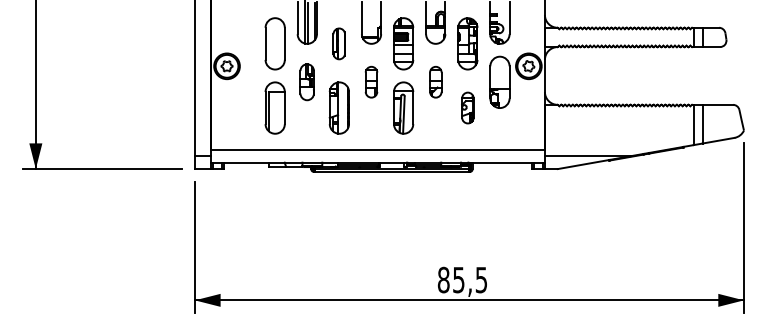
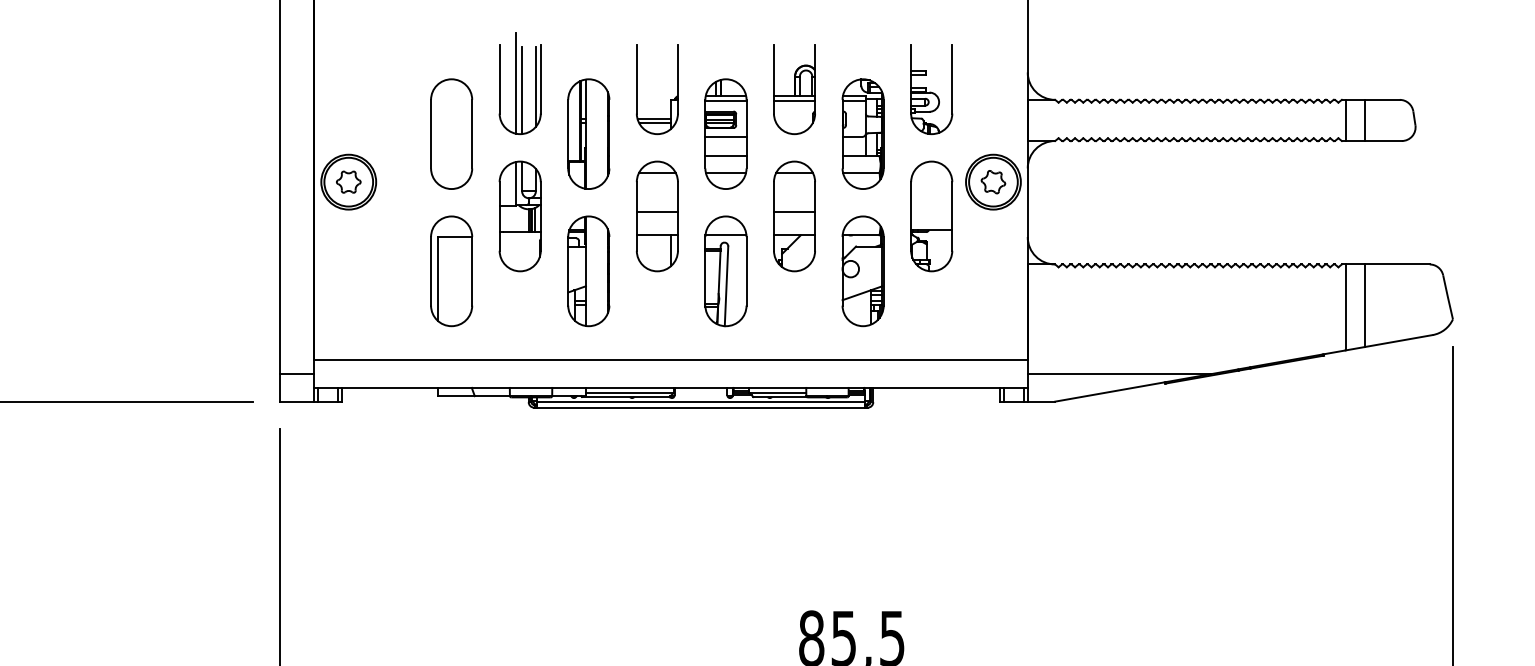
part: (338, 43) -> (586, 133), size x1.67
part: (306, 81) -> (518, 214), size x1.43
part: (371, 81) -> (657, 214), size x1.67
part: (435, 81) -> (794, 214), size x1.67
part: (467, 107) -> (862, 270), size x1.67

